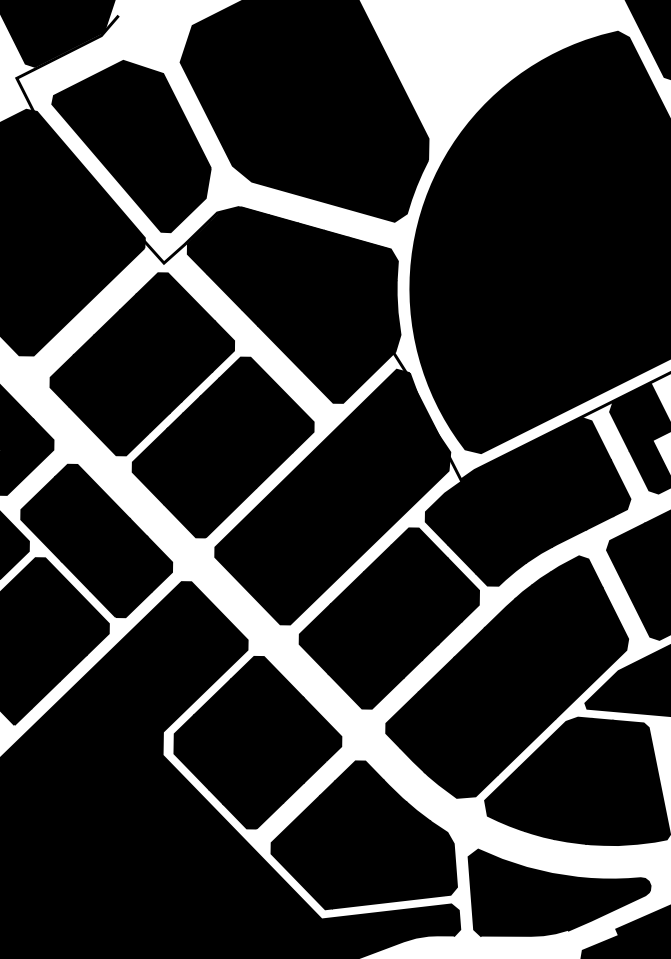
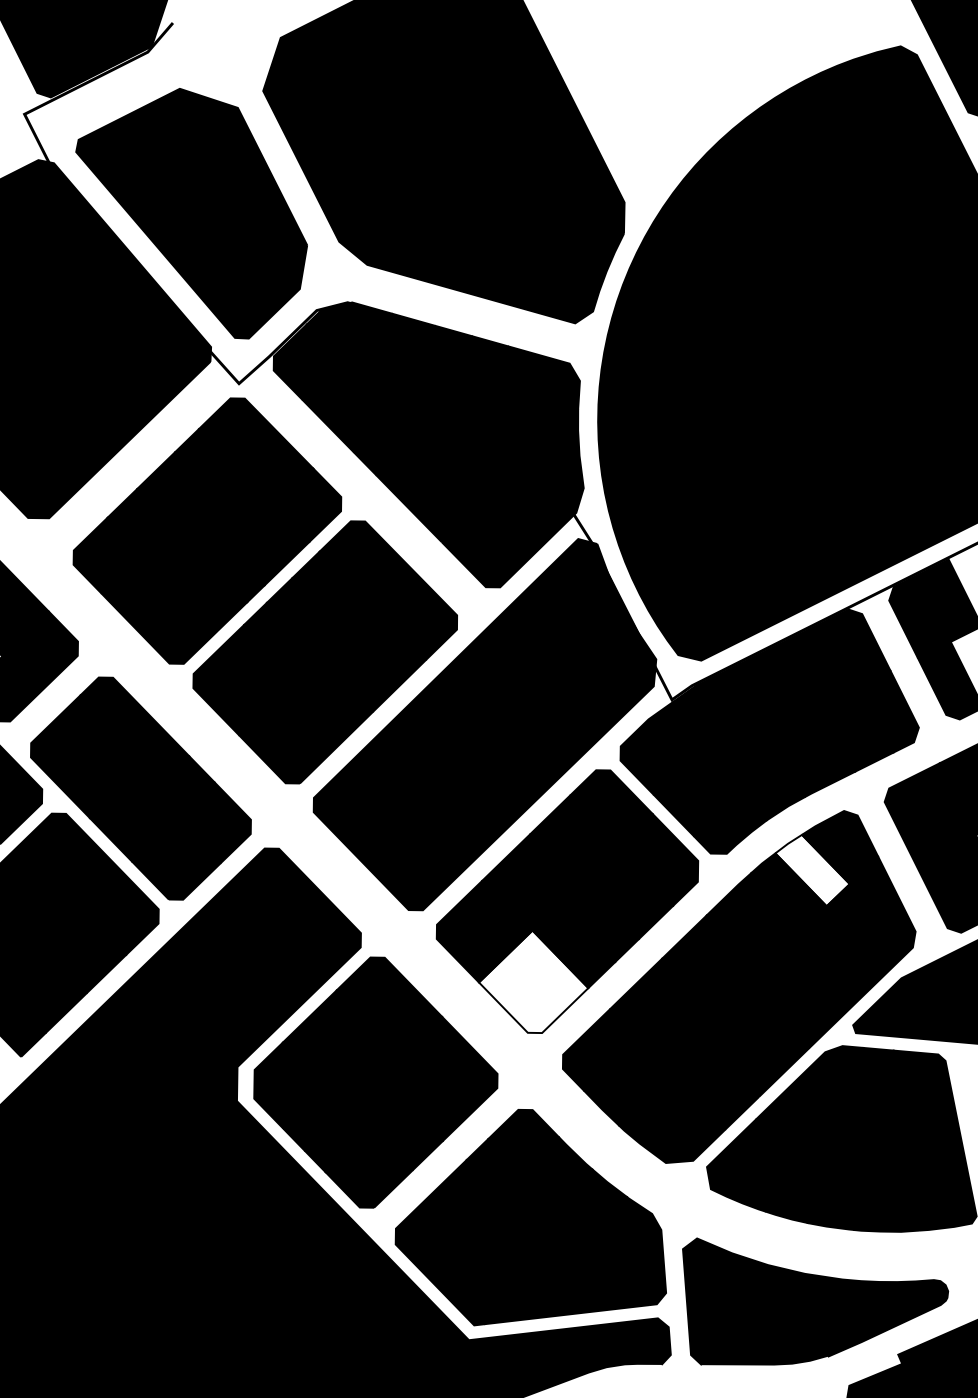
fill: (557, 596) -> (812, 869), removed
fill: (365, 673) -> (532, 981), removed

